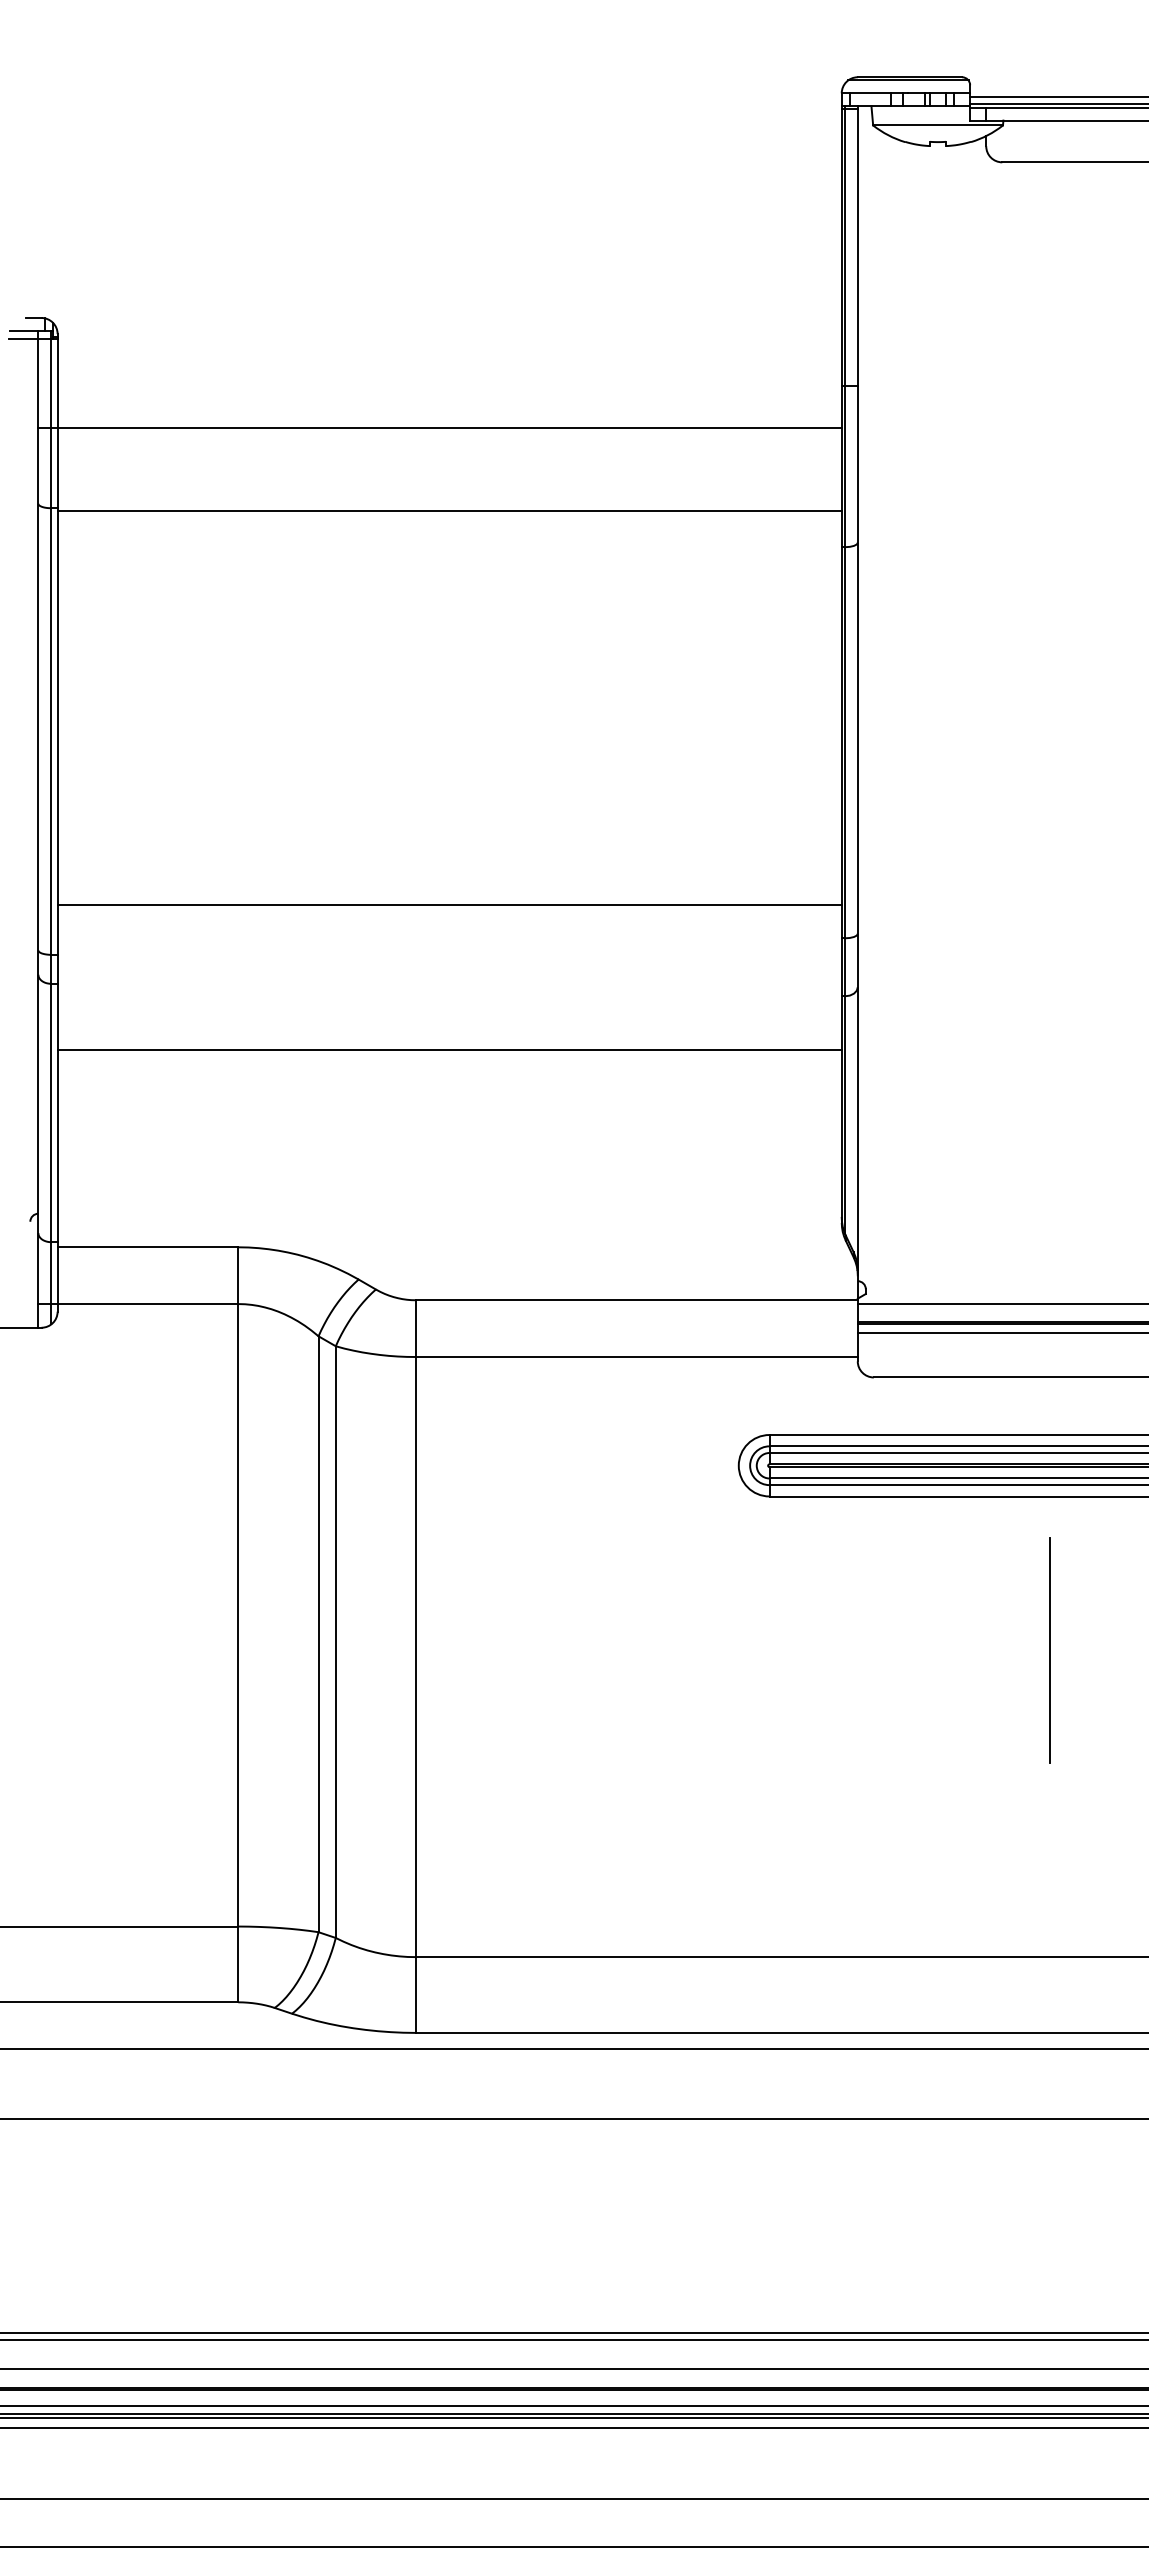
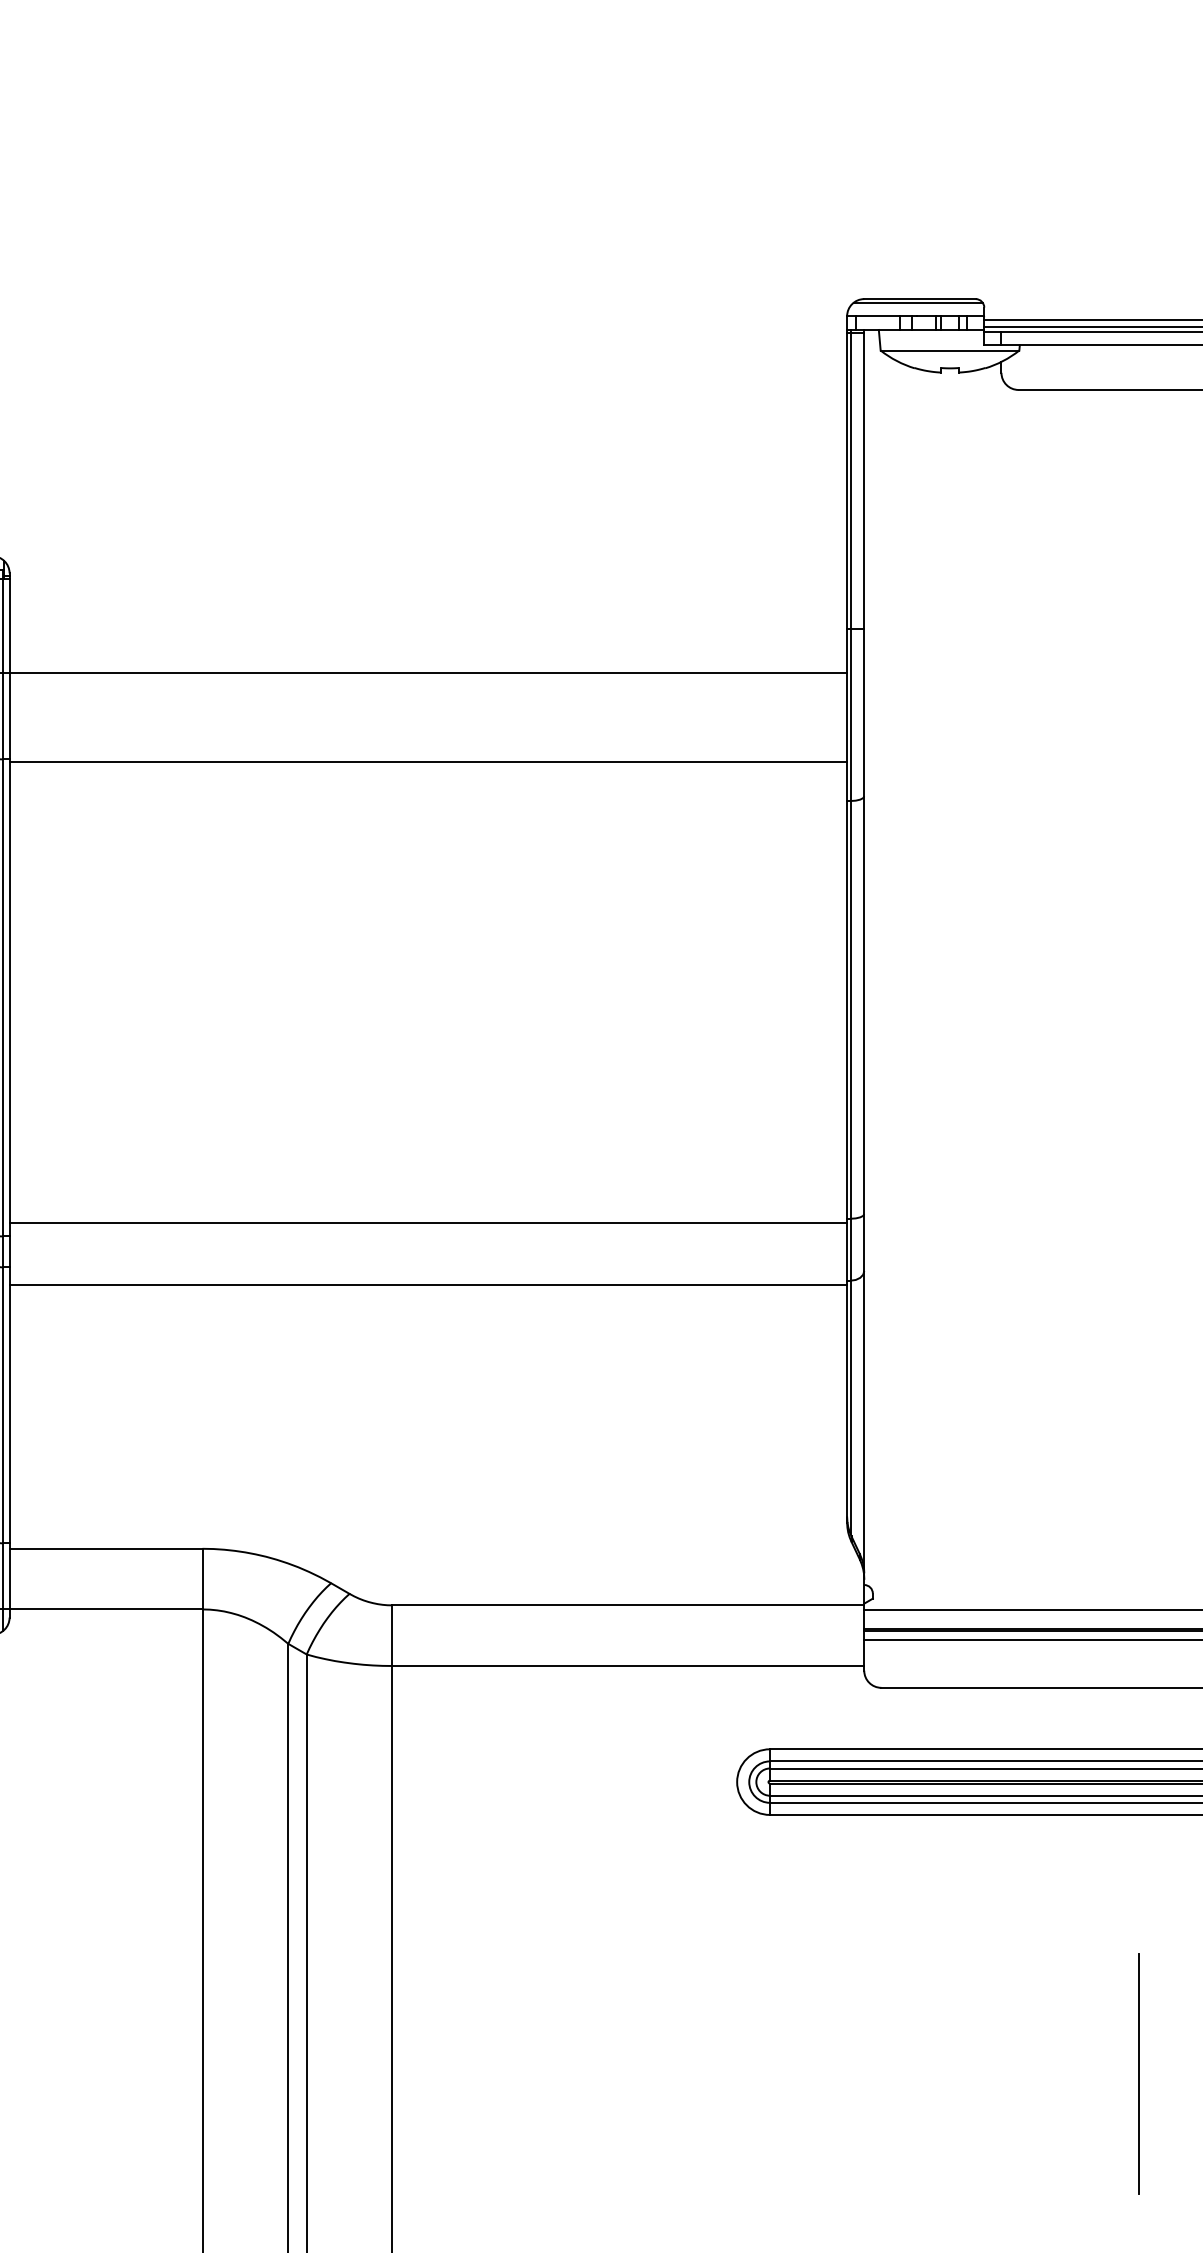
line: (449, 905) -> (428, 1223), moved
line: (449, 1050) -> (428, 1285), moved
line: (1049, 1650) -> (1138, 2074), moved

